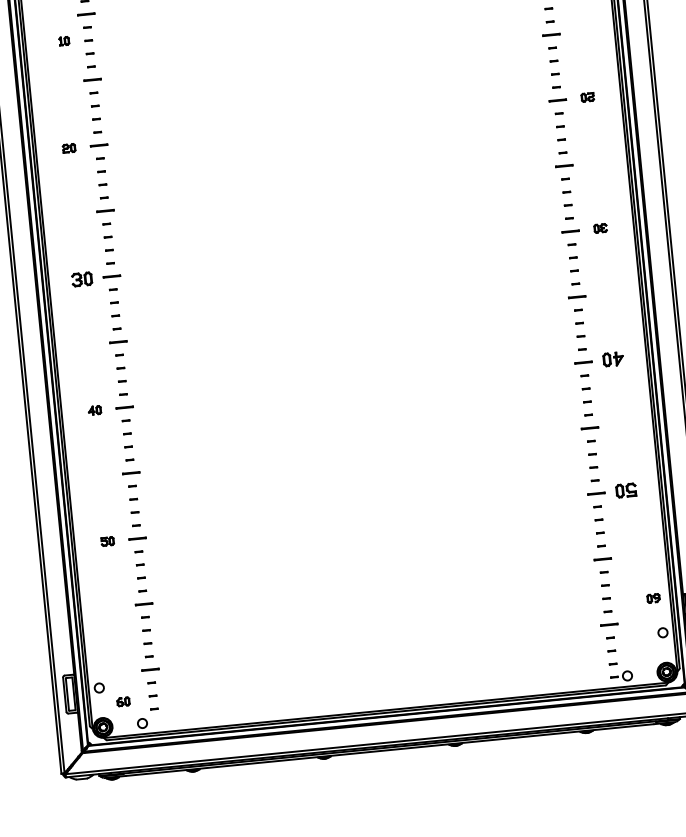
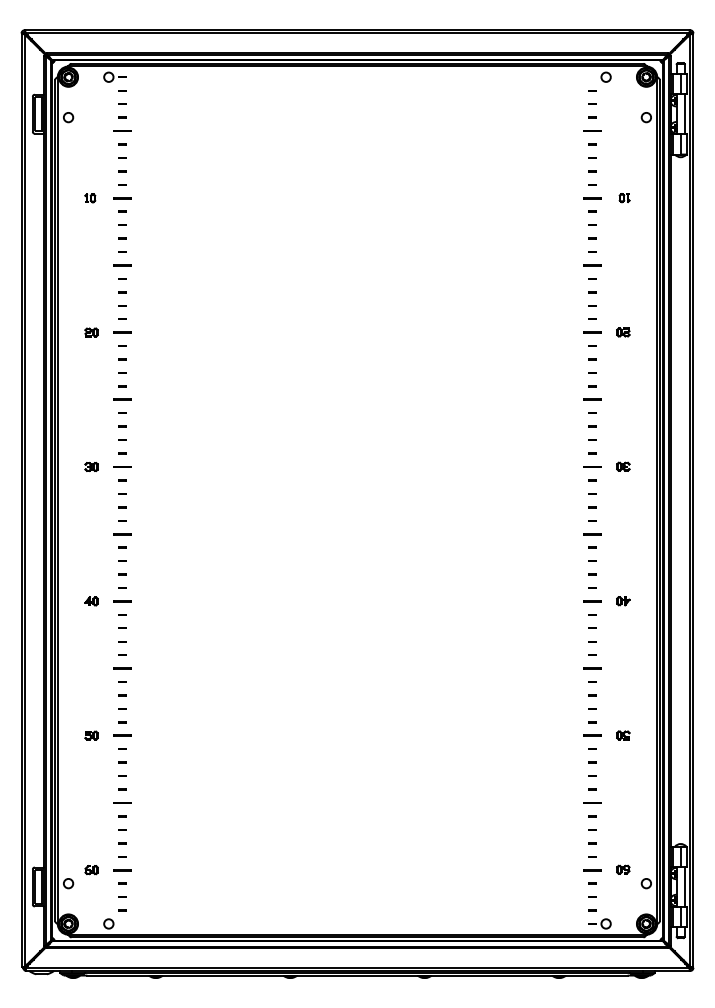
part: (64, 41) -> (90, 198), moved
part: (81, 279) -> (91, 466), size x0.62
part: (613, 359) -> (623, 601), size x0.62
part: (626, 490) -> (623, 735), size x0.62
part: (653, 598) -> (623, 869), moved
part: (123, 702) -> (91, 870), moved

